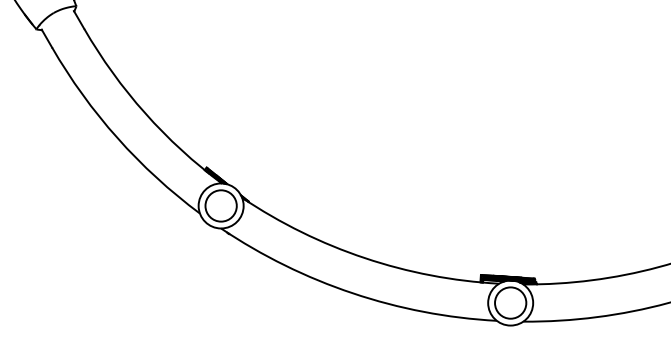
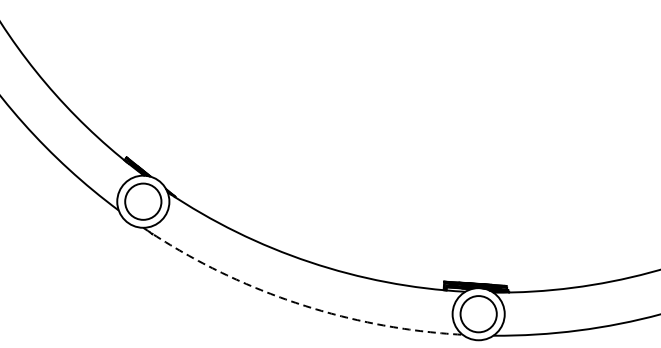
arc: (352, 293) -> (295, 303), solid -> dashed

